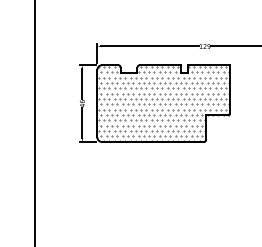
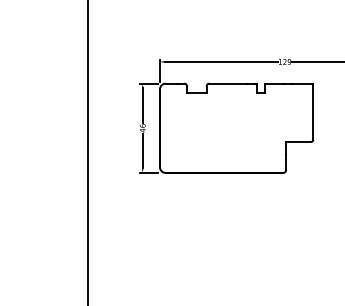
hatch: (163, 103) -> (236, 128), removed

